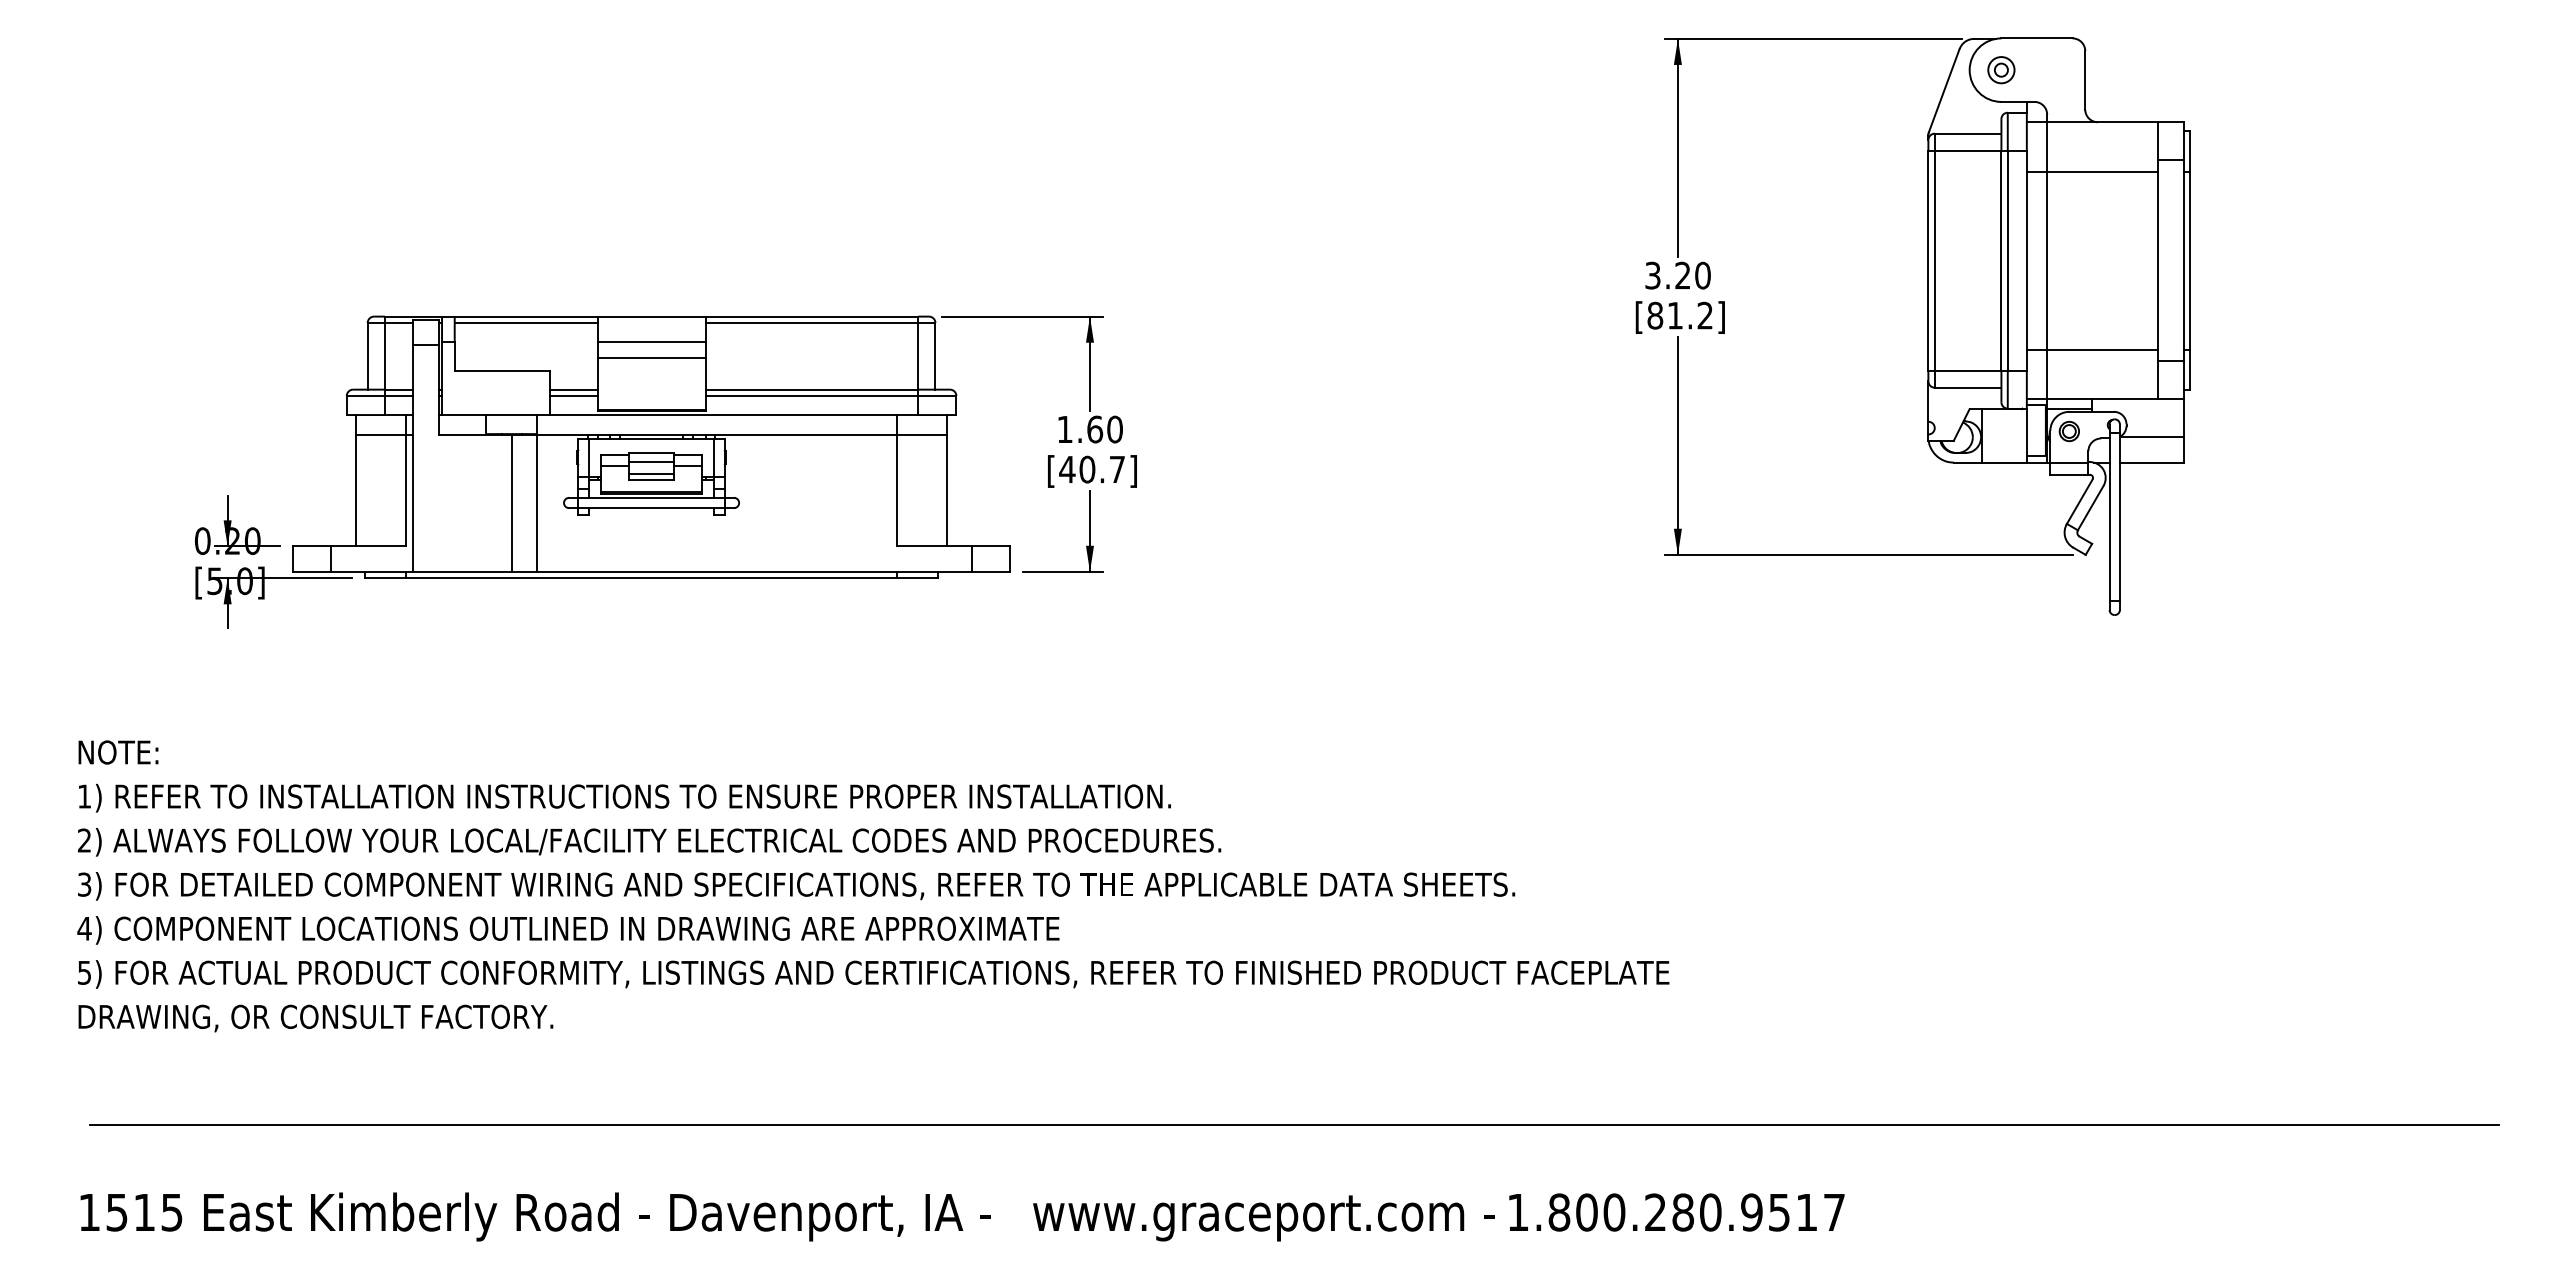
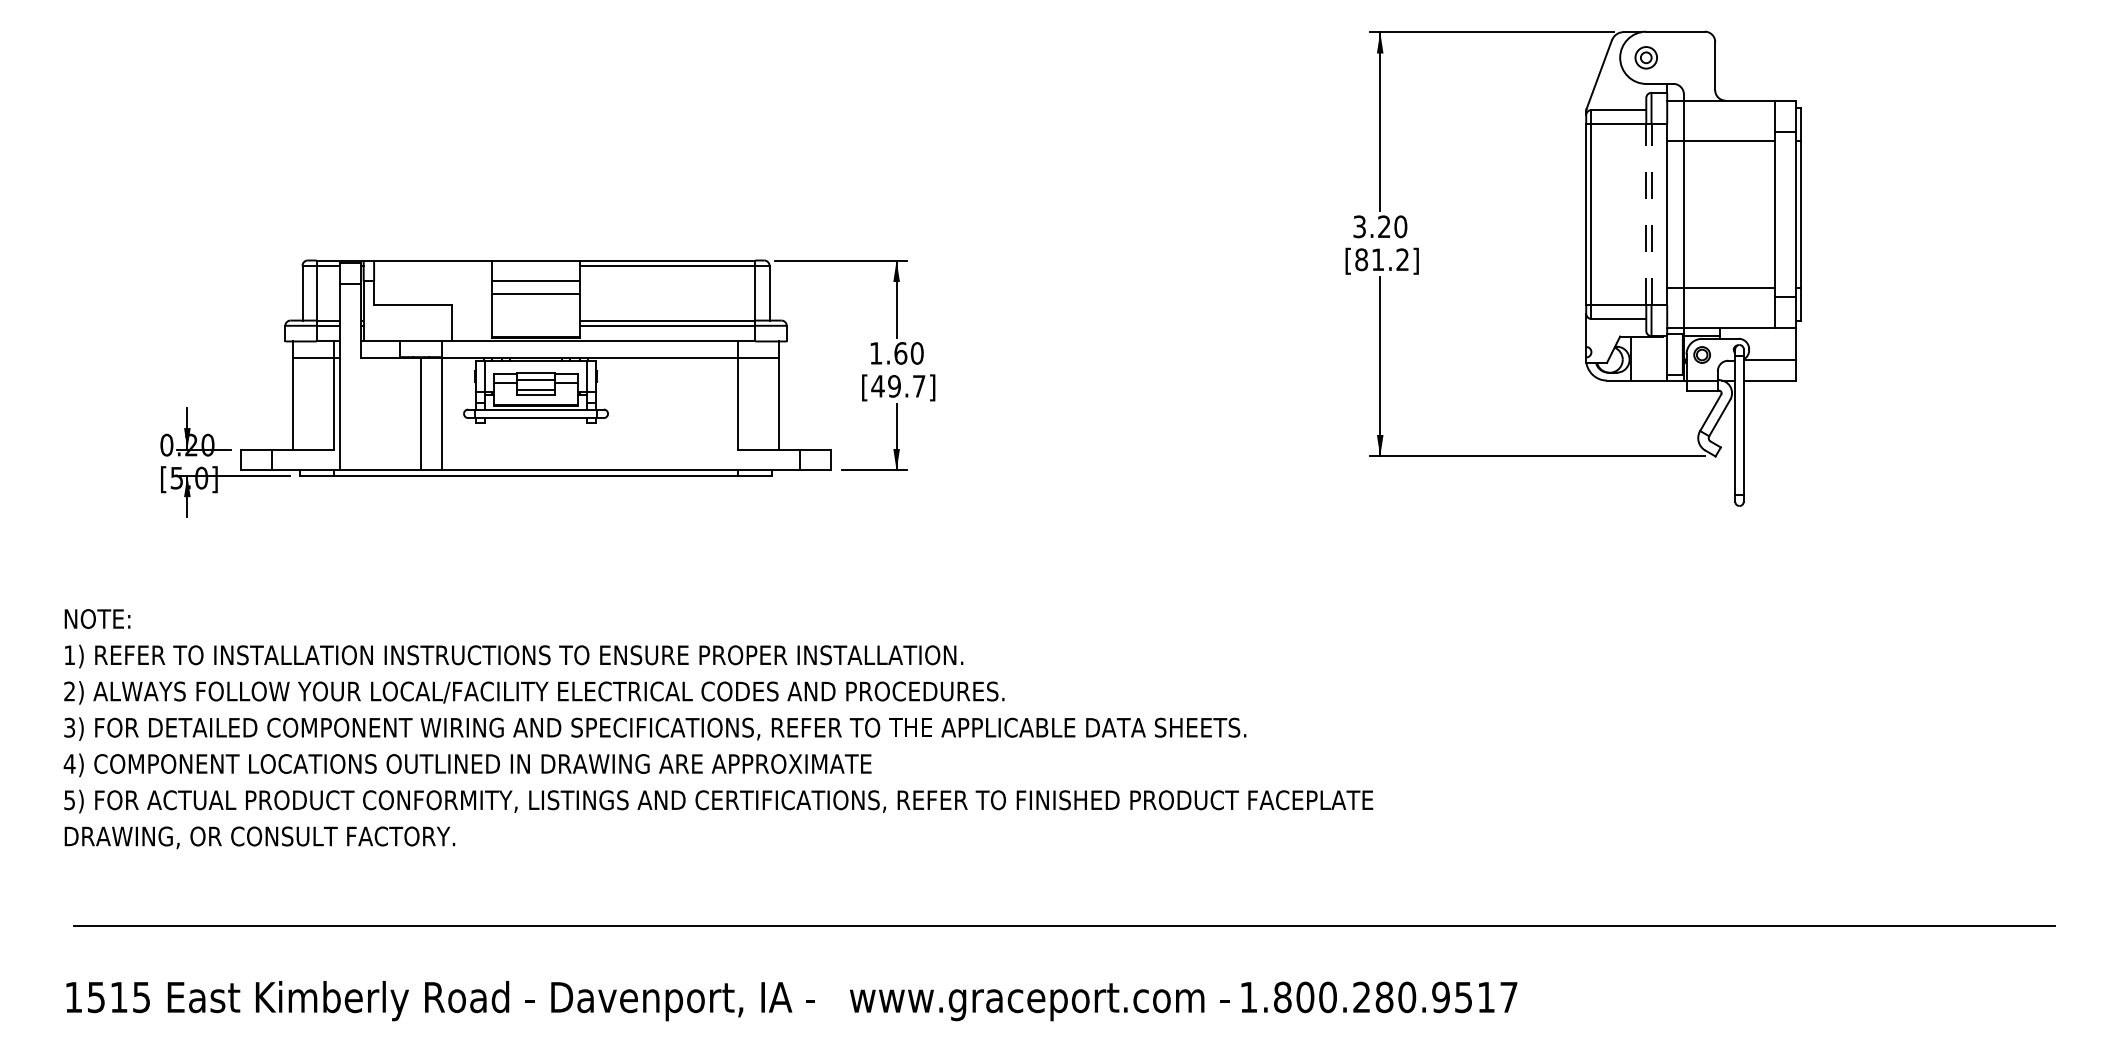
line: (2001, 260) -> (1646, 214), solid -> dashed
line: (2007, 260) -> (1651, 214), solid -> dashed
line: (525, 322) -> (432, 265), removed
line: (573, 389) -> (471, 320), removed
line: (573, 396) -> (471, 326), removed
text: (1087, 469) -> (894, 386), [40.7] -> [49.7]

